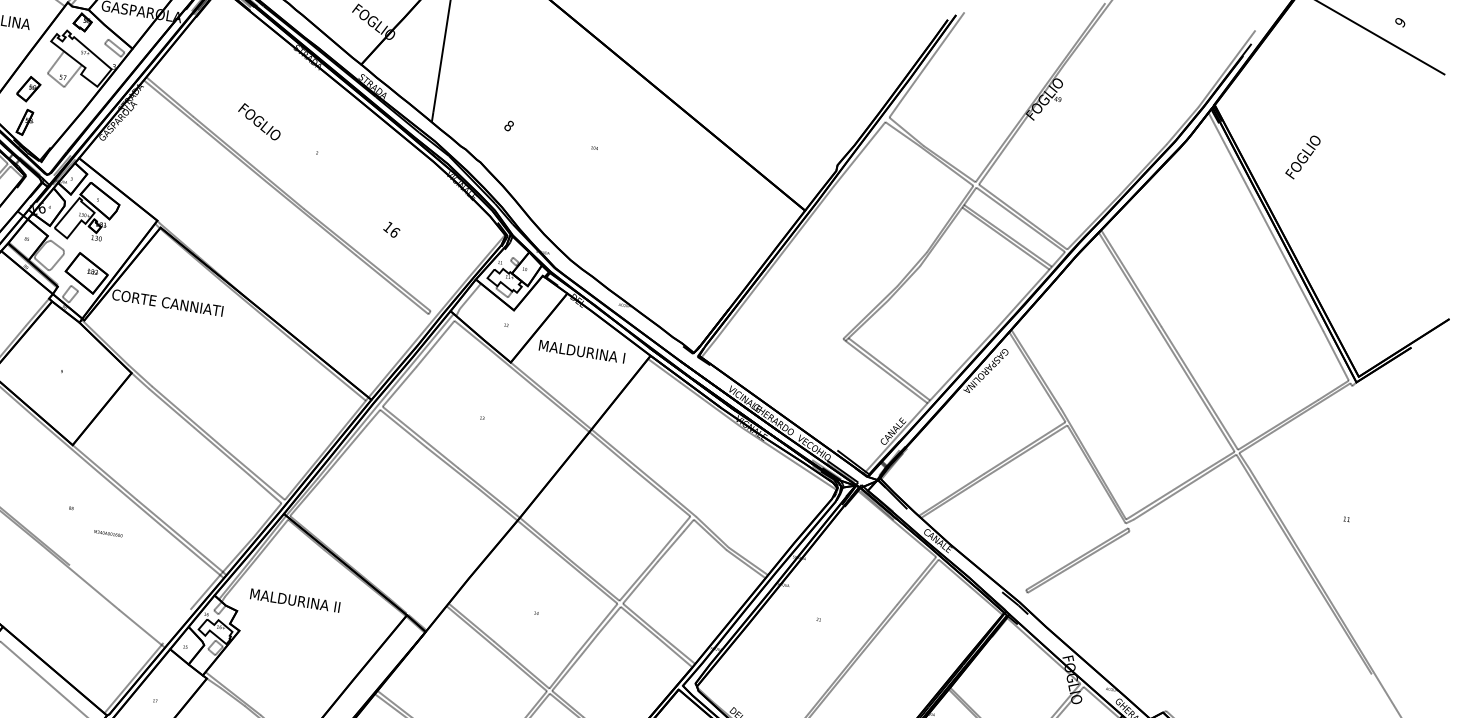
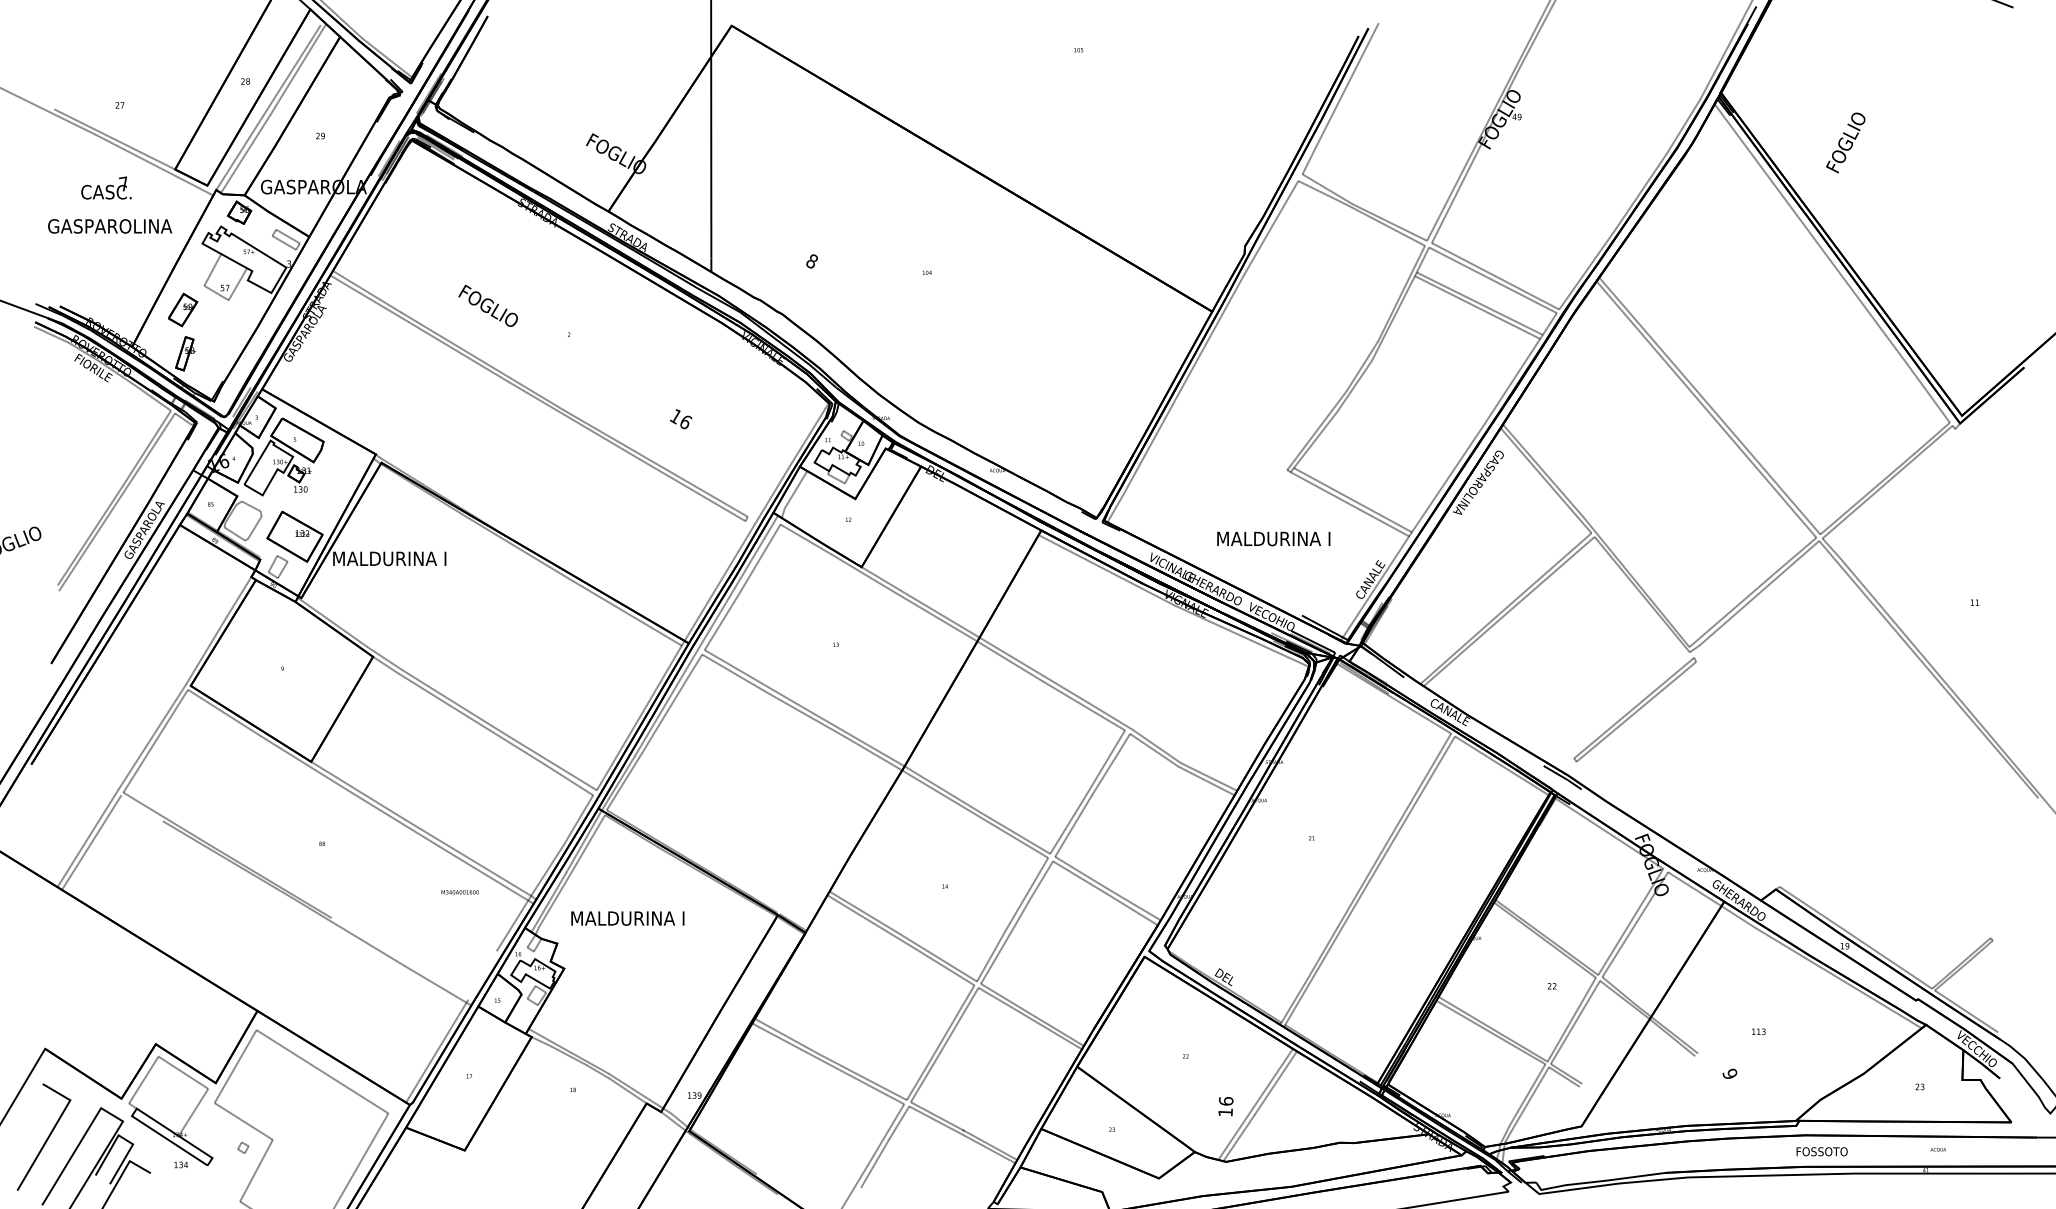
text: (167, 302) -> (405, 558), CORTE CANNIATI -> MALDURINA I
text: (581, 351) -> (1273, 538), moved
text: (107, 533) -> (459, 892), moved
text: (339, 607) -> (688, 918), MALDURINA II -> MALDURINA I

